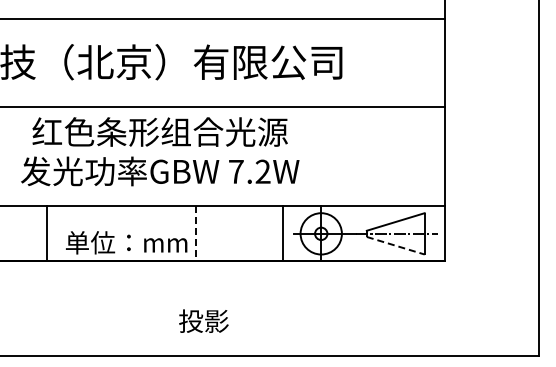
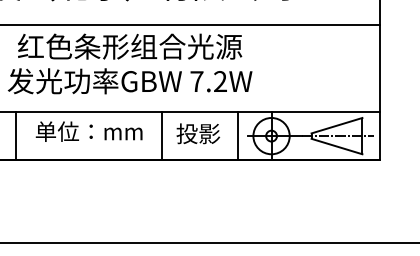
line: (46, 233) -> (15, 135), moved
line: (196, 233) -> (161, 135), dashed -> solid
text: (126, 242) -> (89, 131), moved
line: (396, 245) -> (337, 146), dashed -> solid
text: (203, 320) -> (197, 133), moved

